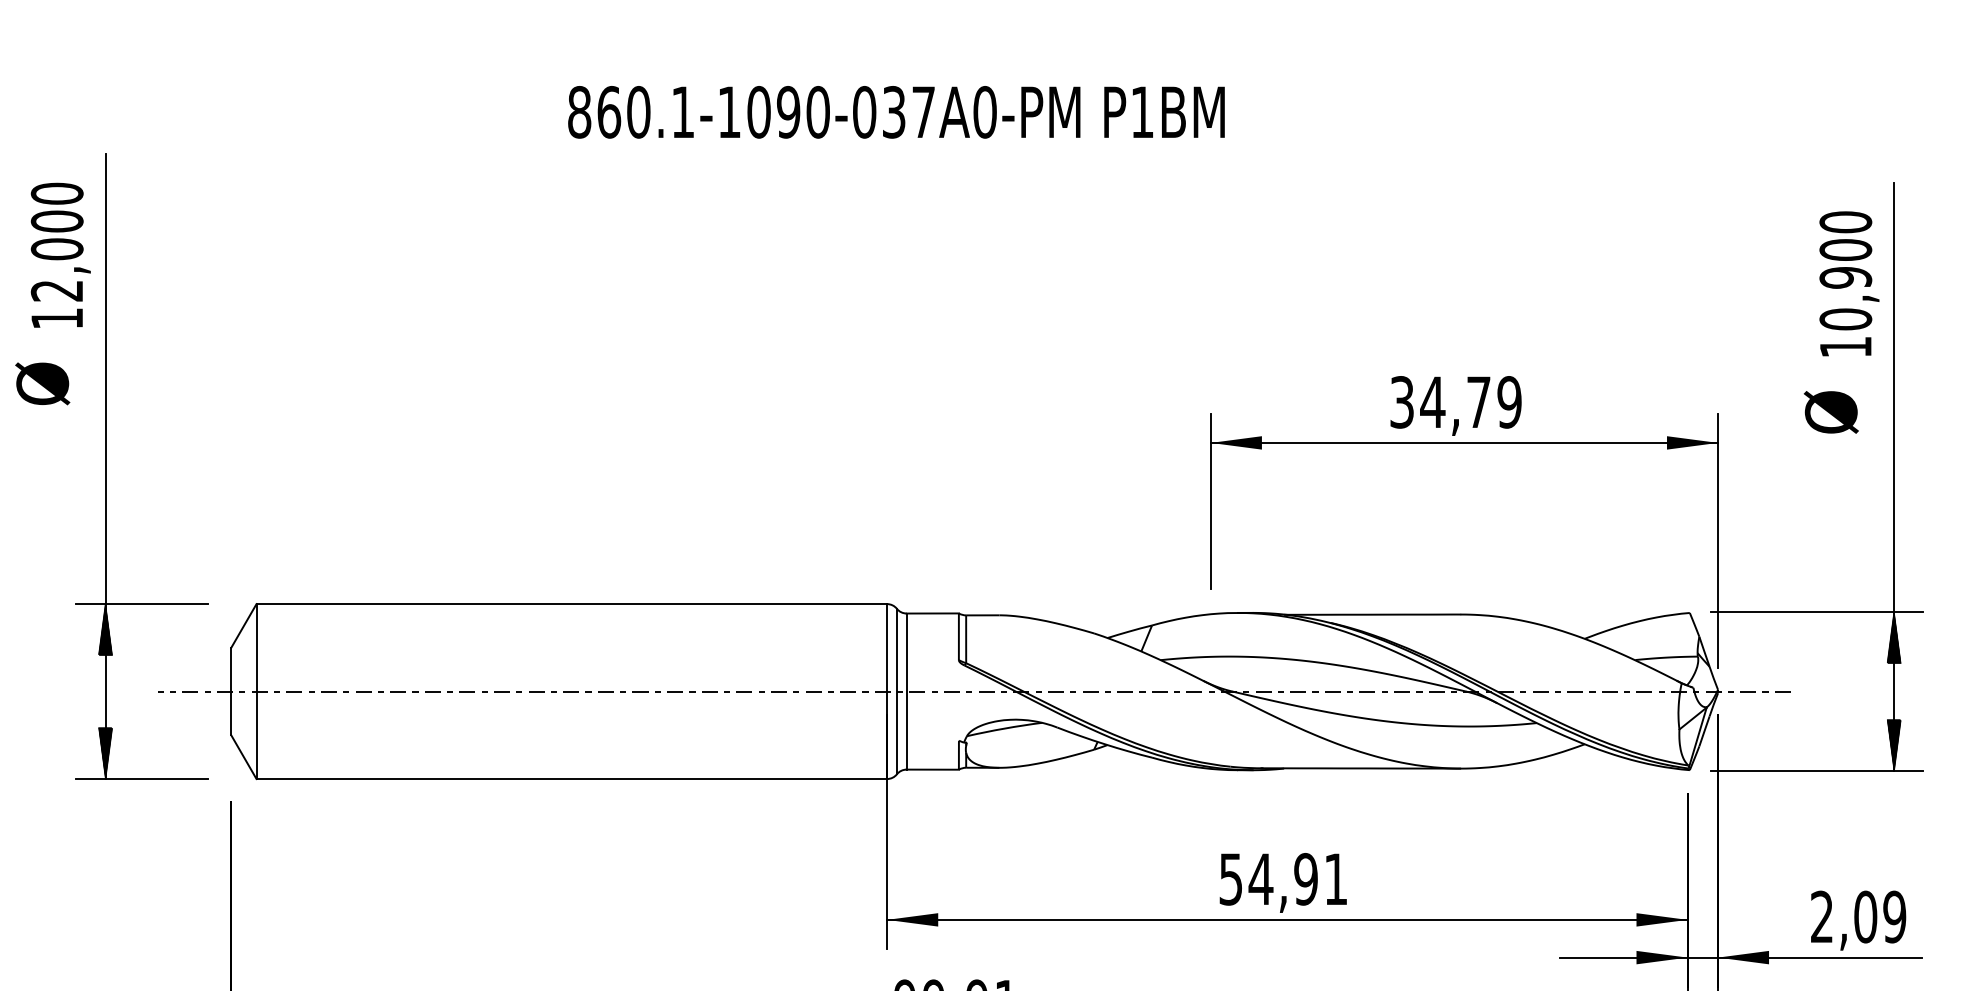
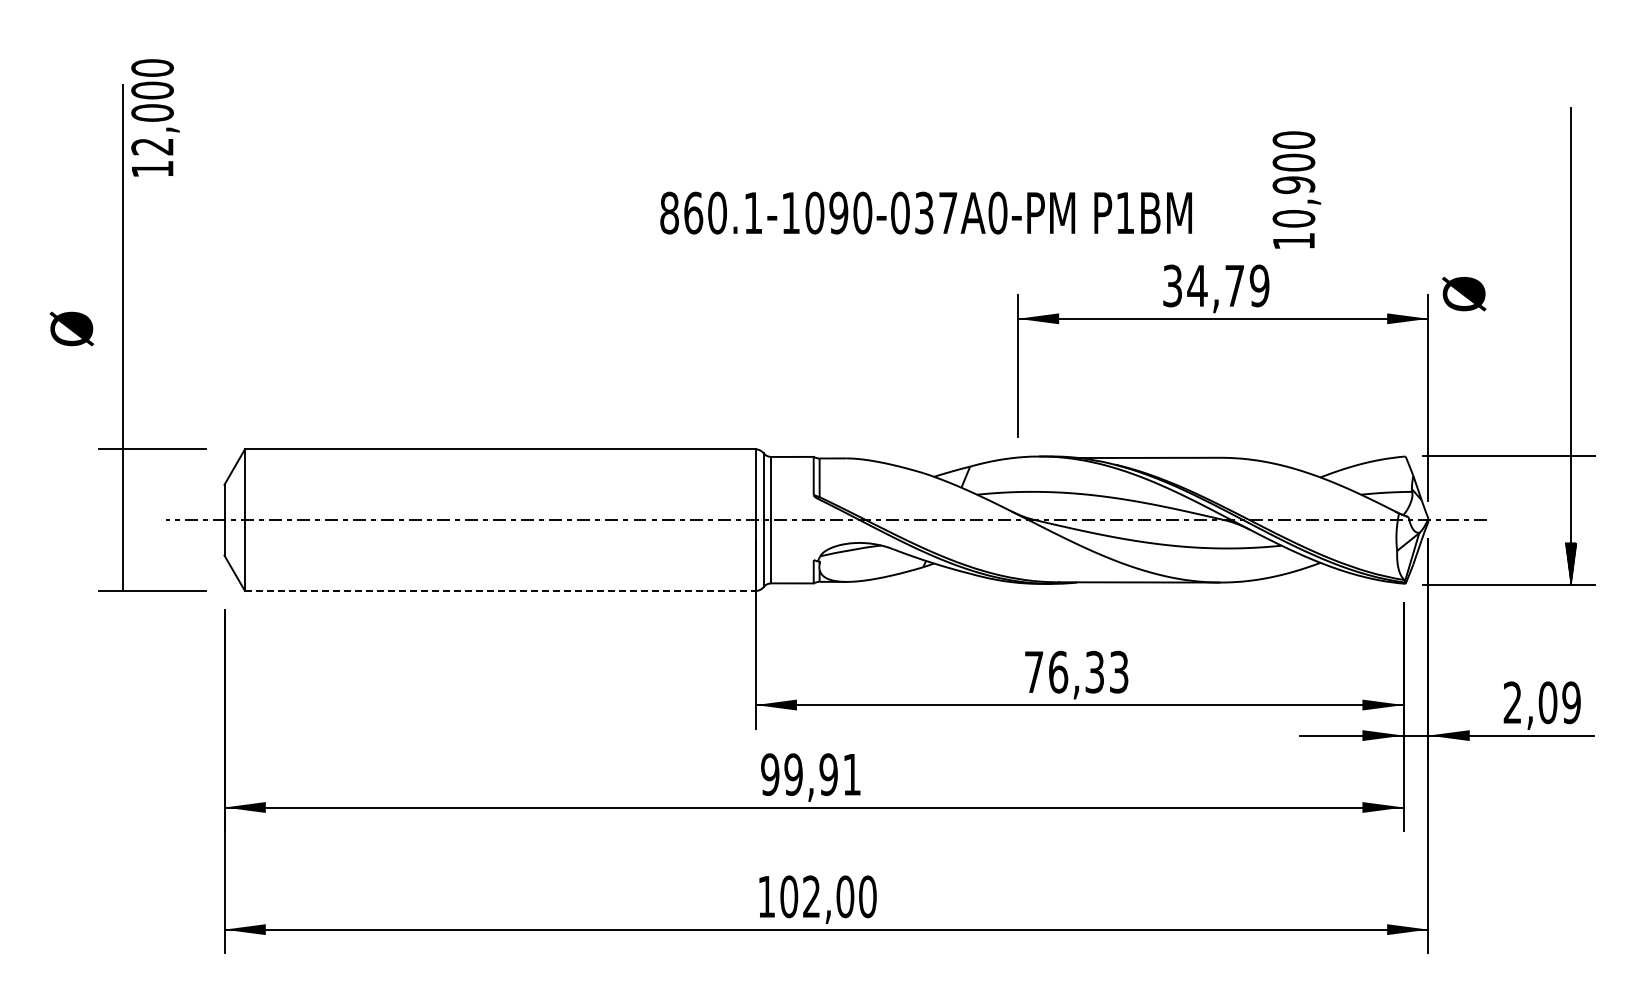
text: (895, 111) -> (925, 212), moved
text: (60, 254) -> (155, 117), moved
text: (1848, 283) -> (1296, 189), moved
text: (42, 383) -> (71, 328), moved
text: (1831, 411) -> (1464, 293), moved
hatch: (105, 628) -> (122, 469), removed
hatch: (1893, 637) -> (1570, 476), removed
hatch: (105, 752) -> (122, 569), removed
line: (572, 778) -> (500, 590), solid -> dashed
text: (1283, 878) -> (1076, 671), 54,91 -> 76,33

